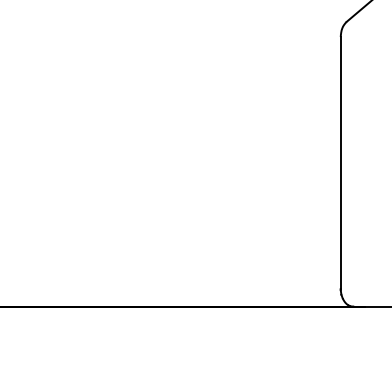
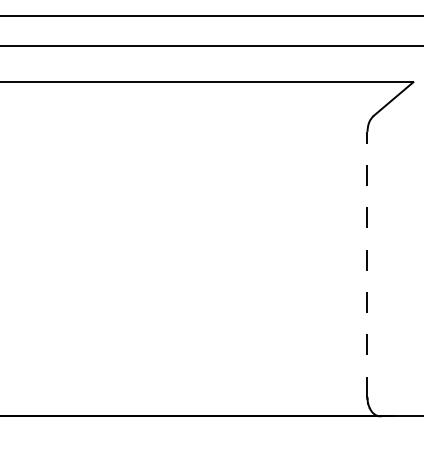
line: (340, 162) -> (367, 264), solid -> dashed

